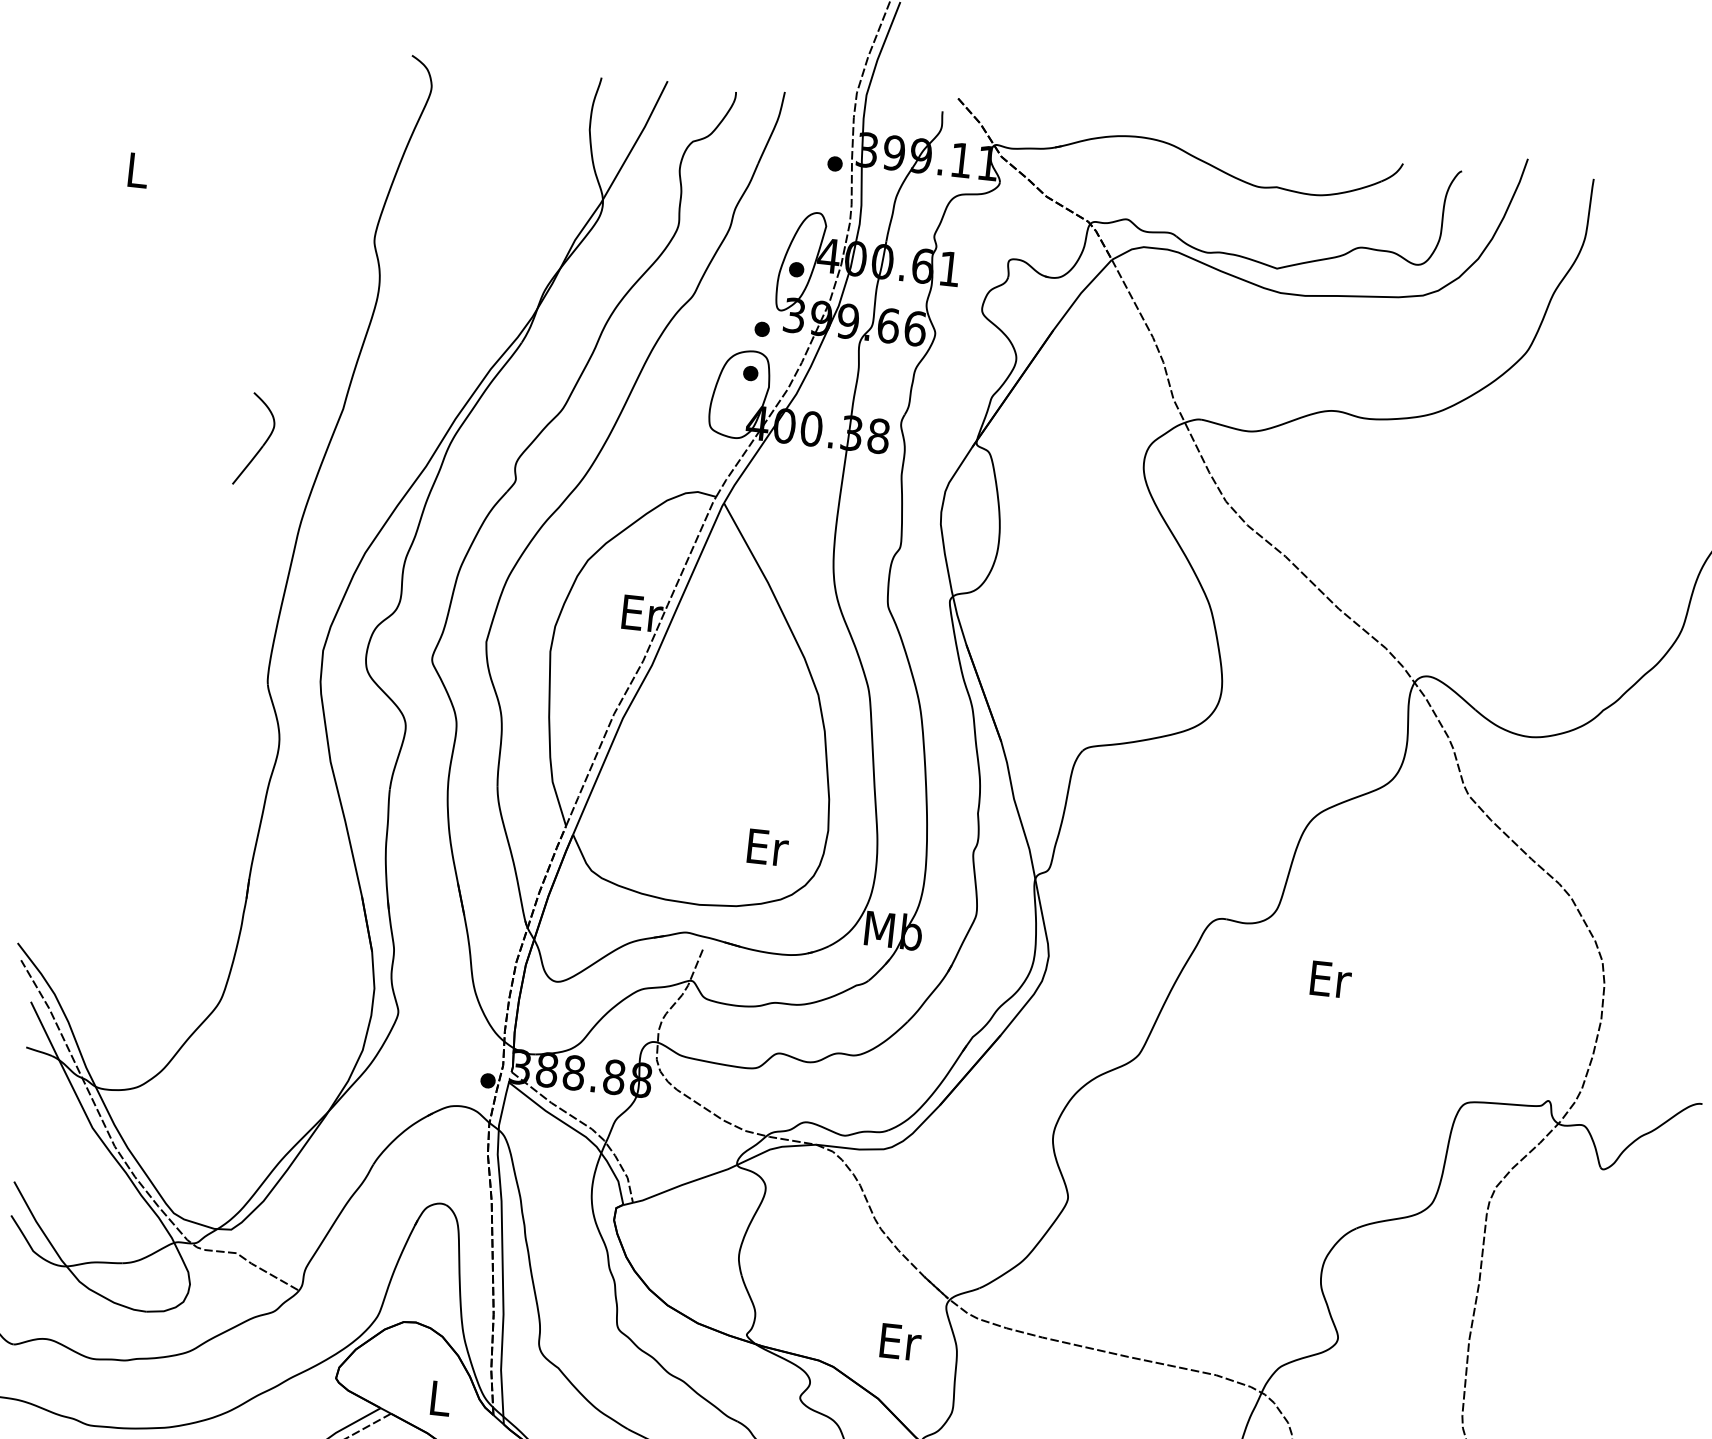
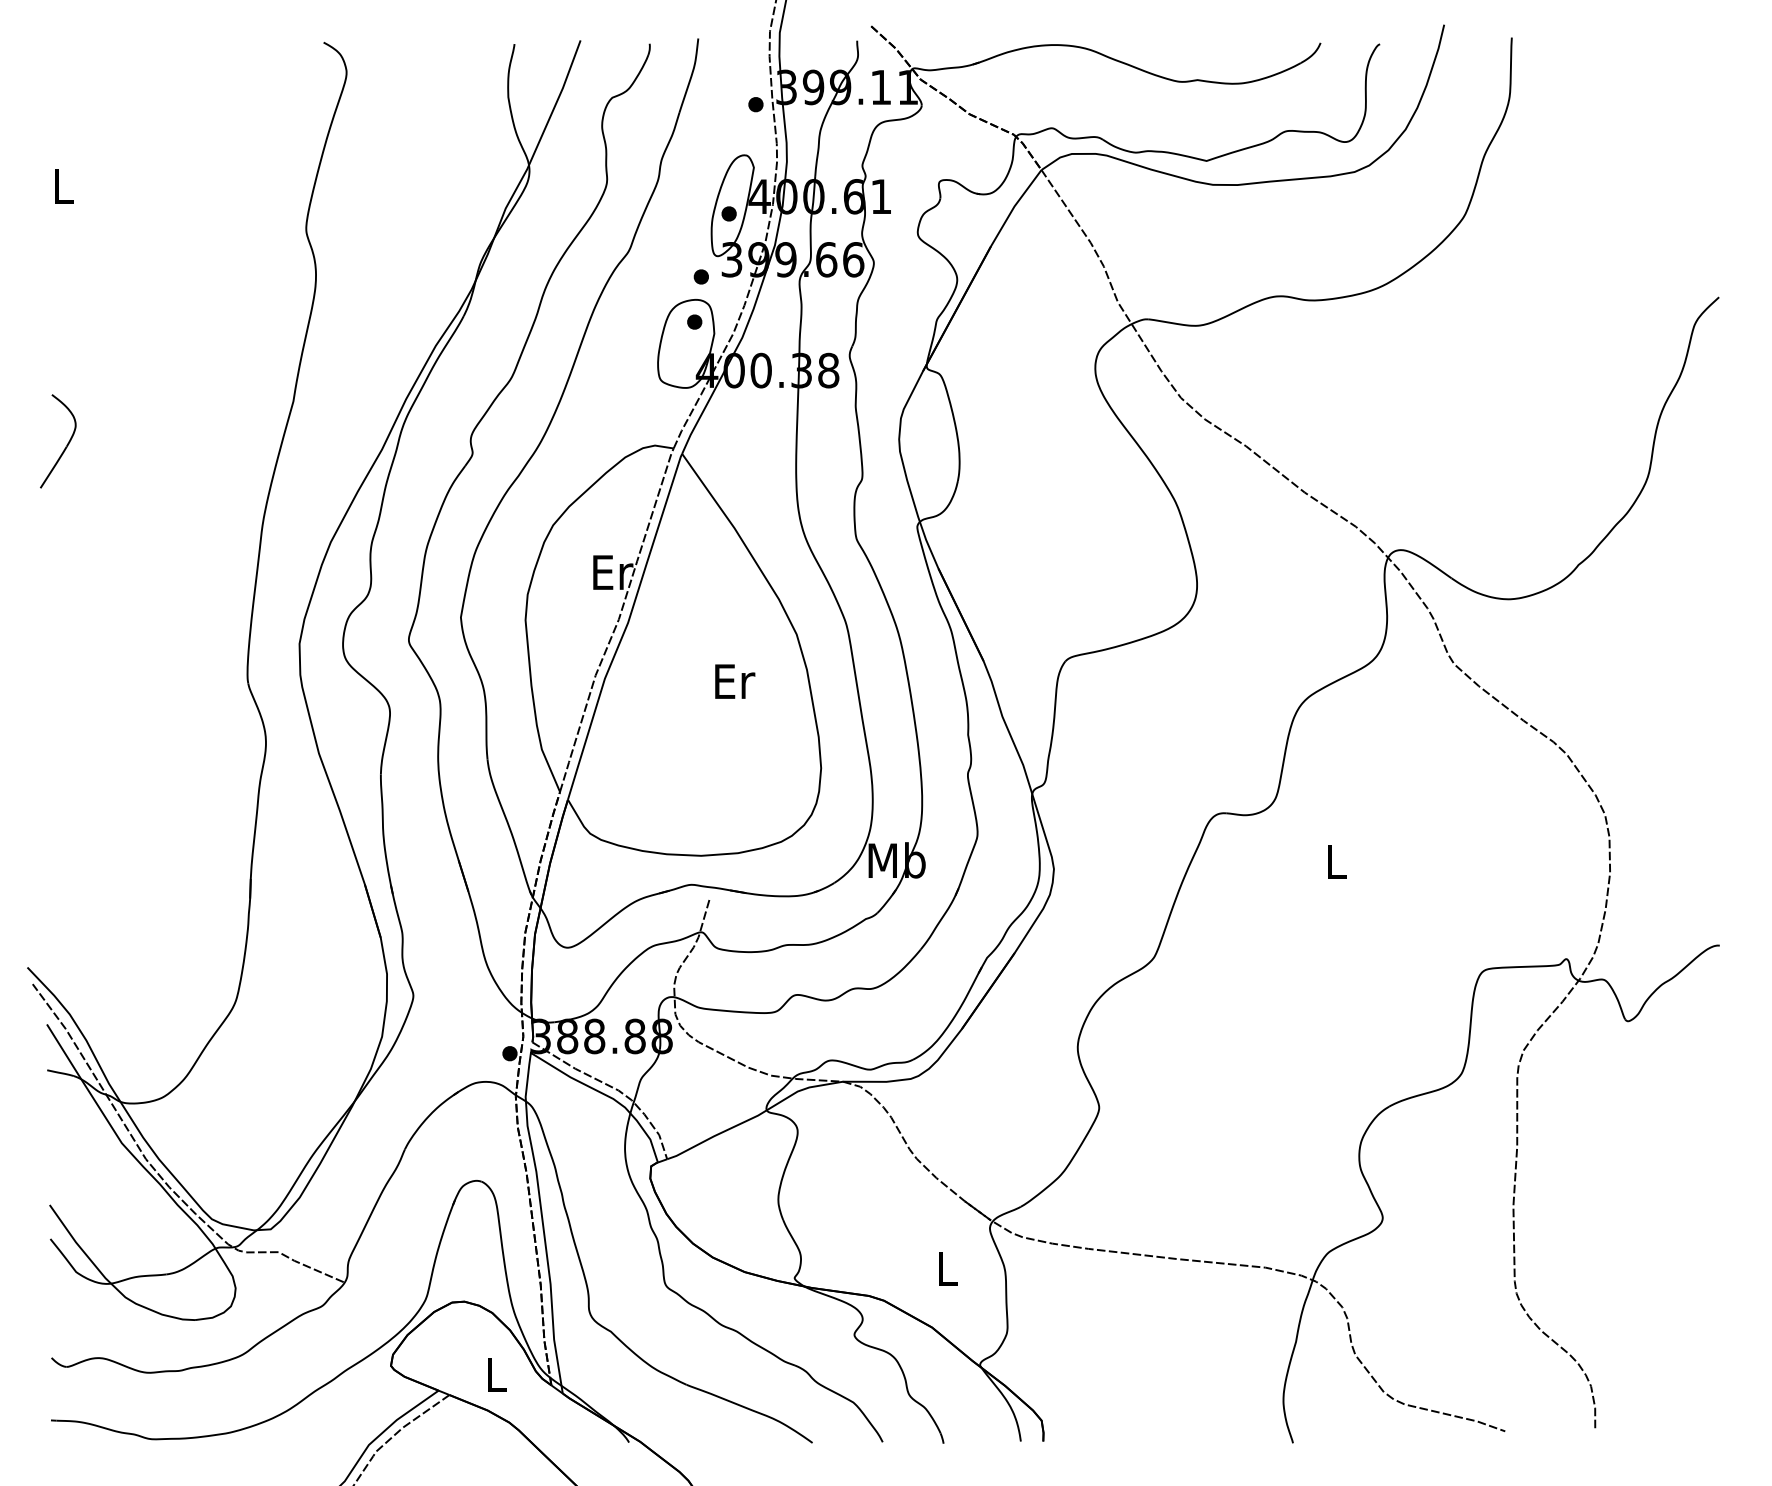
part: (261, 445) -> (65, 446), moved
text: (768, 847) -> (735, 681), moved
text: (1331, 979) -> (1337, 861), Er -> L
text: (900, 1341) -> (948, 1268), Er -> L

